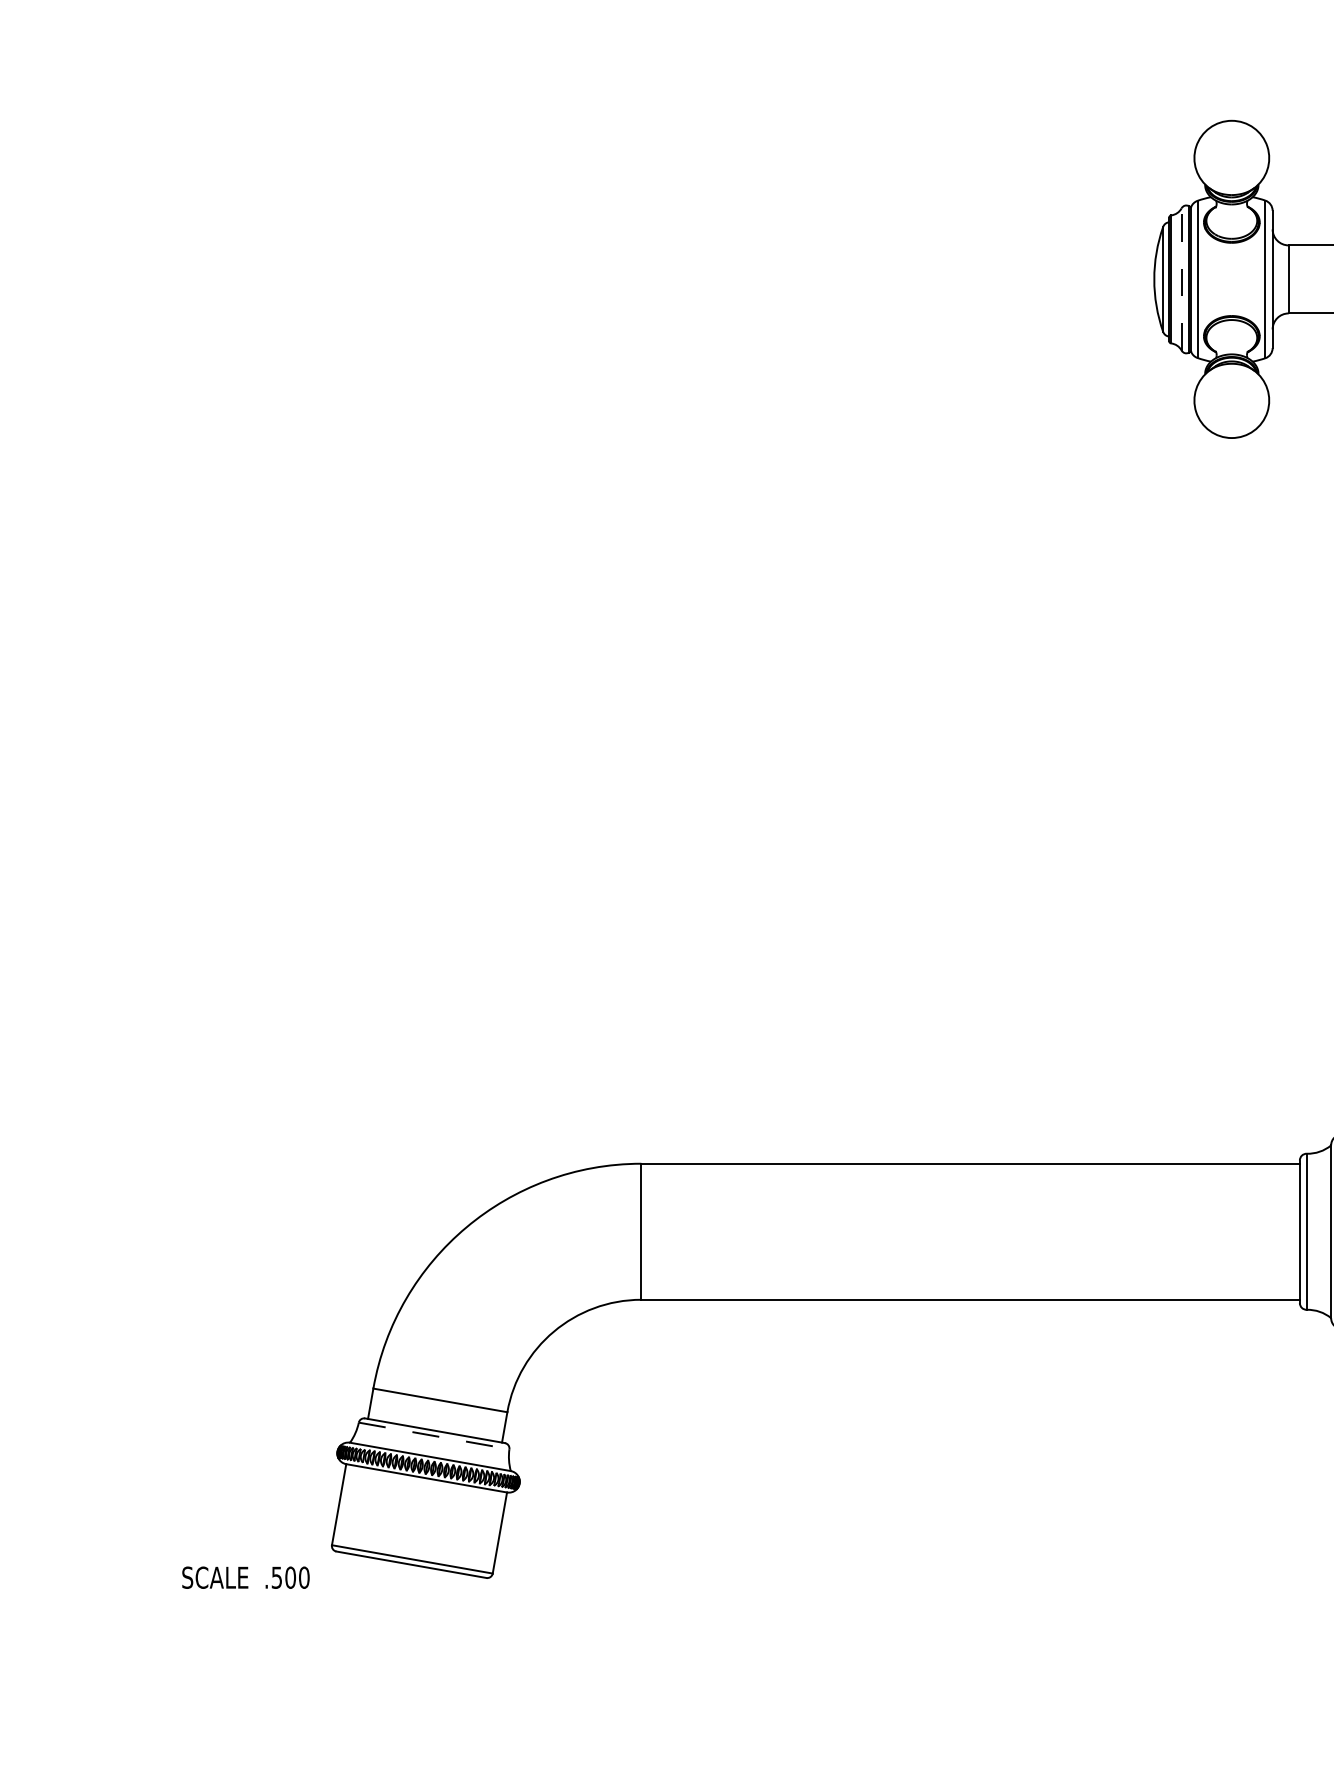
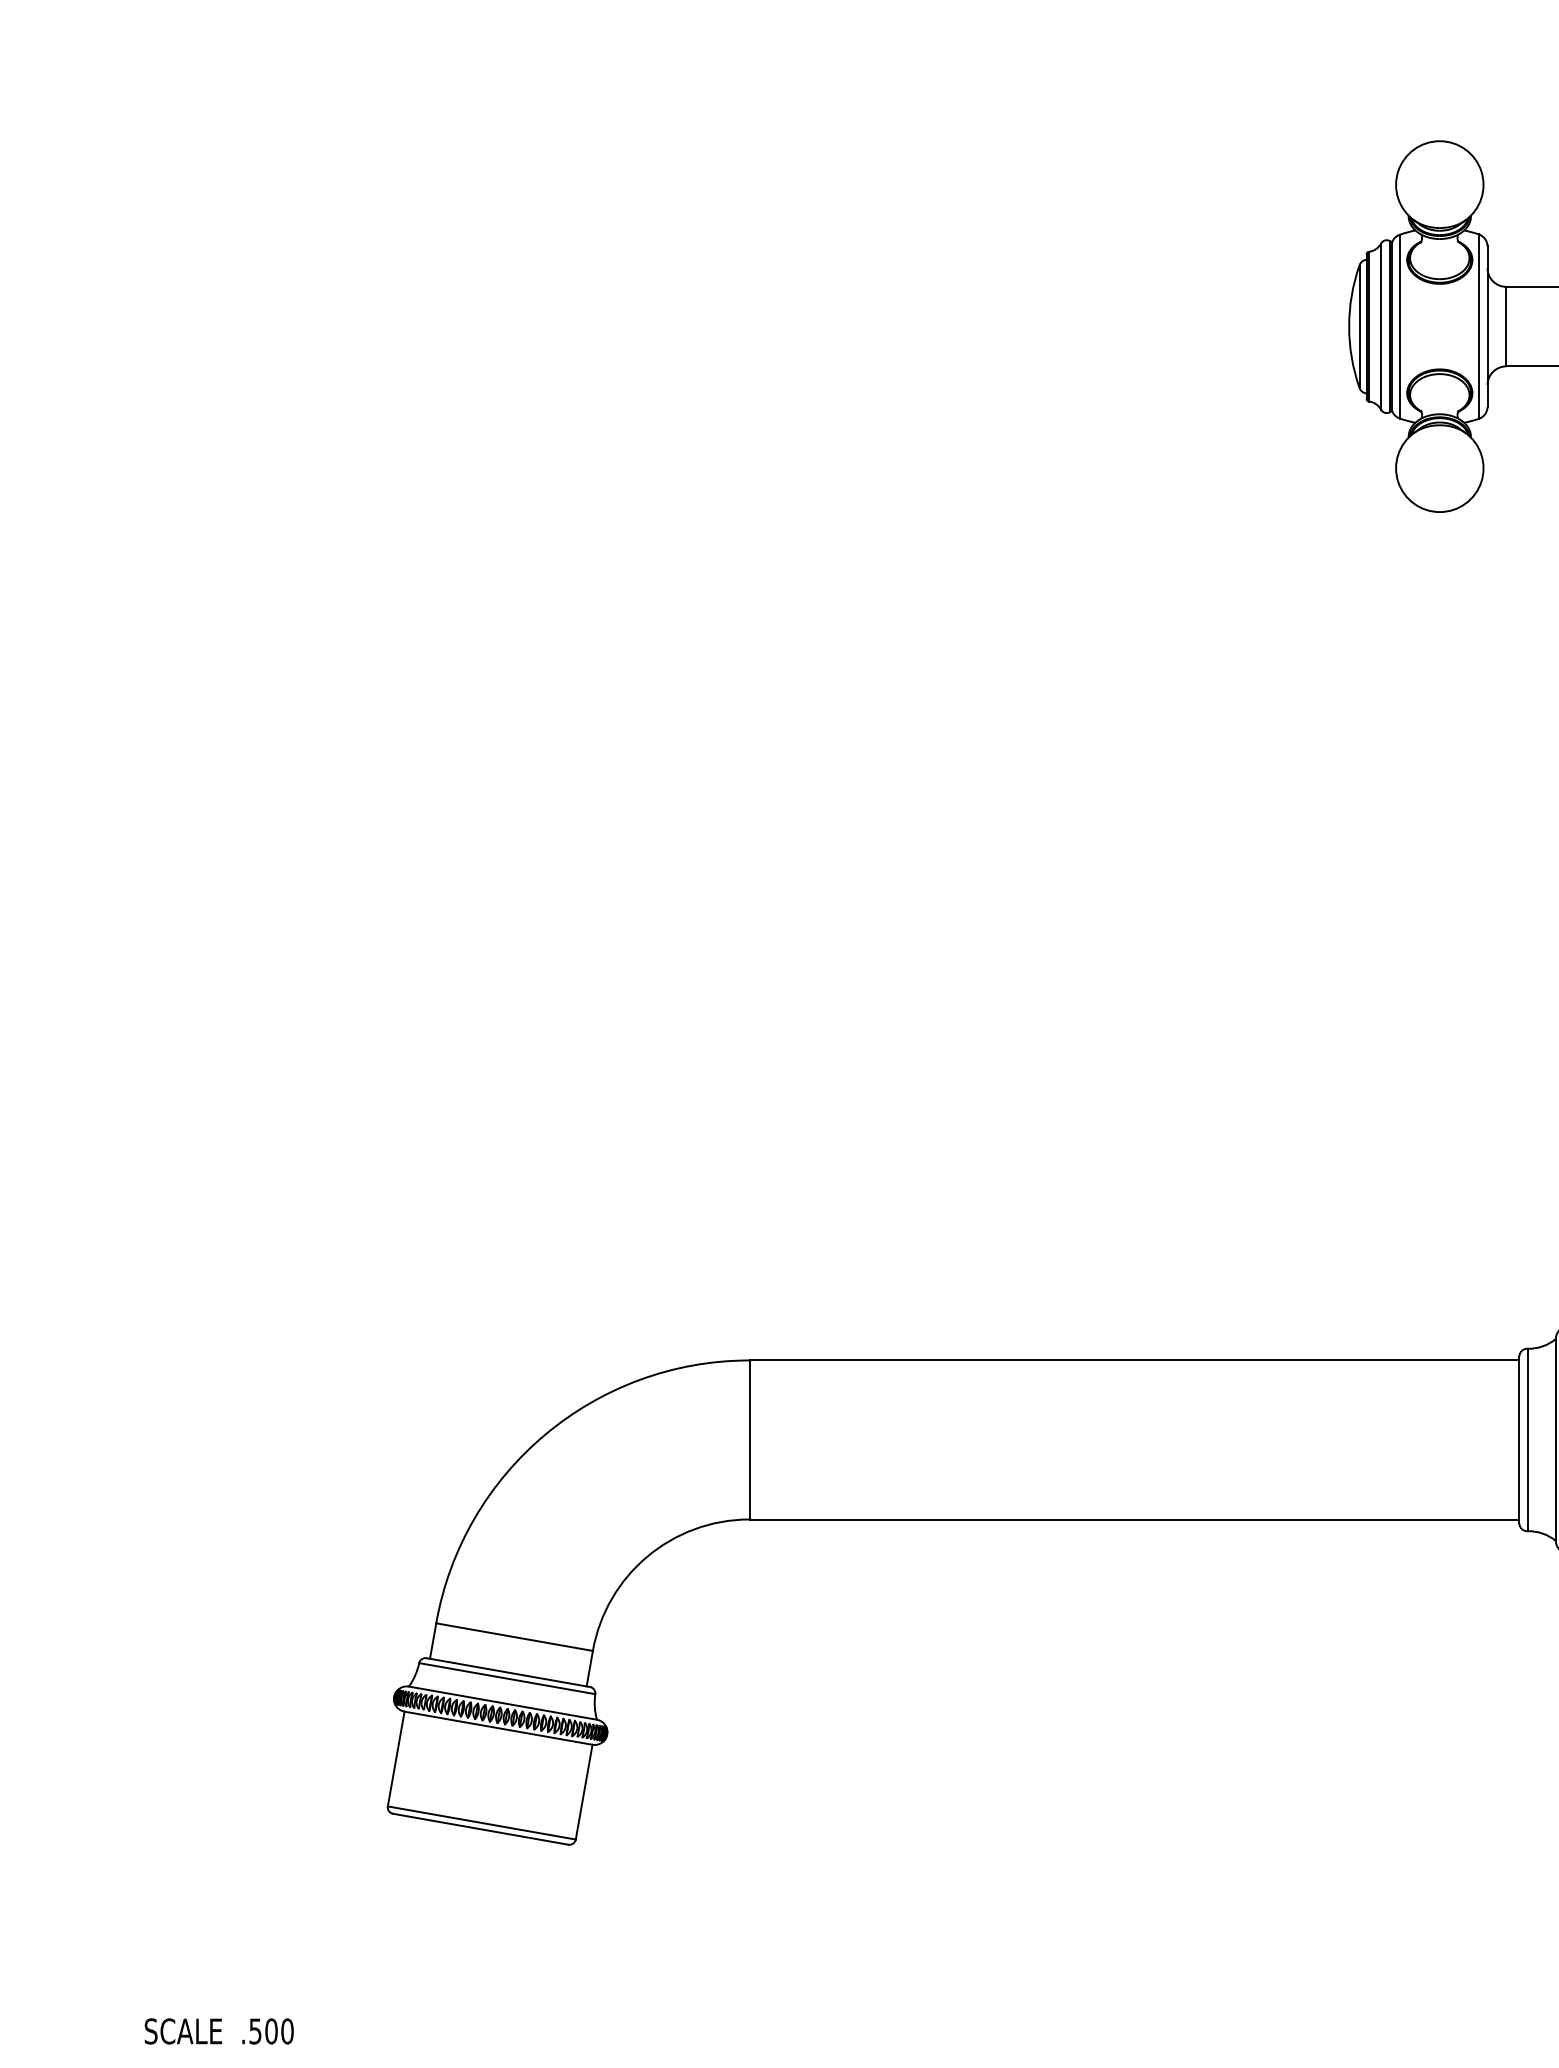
line: (1181, 279) -> (1381, 326), dashed -> solid
line: (434, 1435) -> (507, 1678), dashed -> solid
text: (245, 1577) -> (218, 2031), moved

